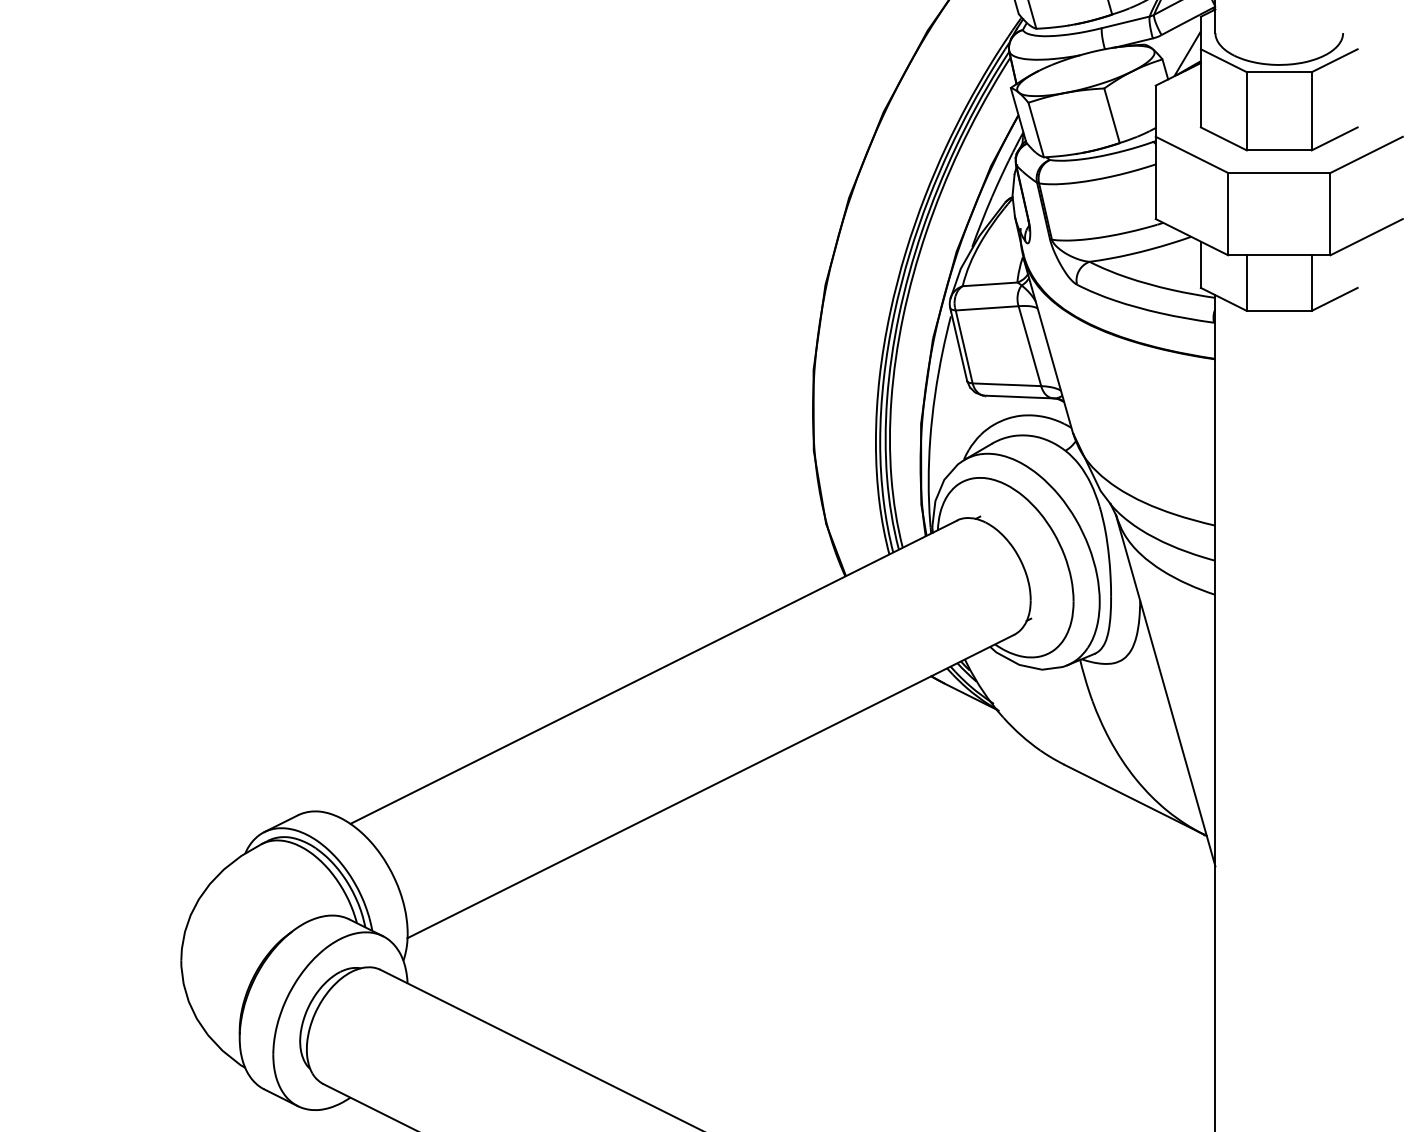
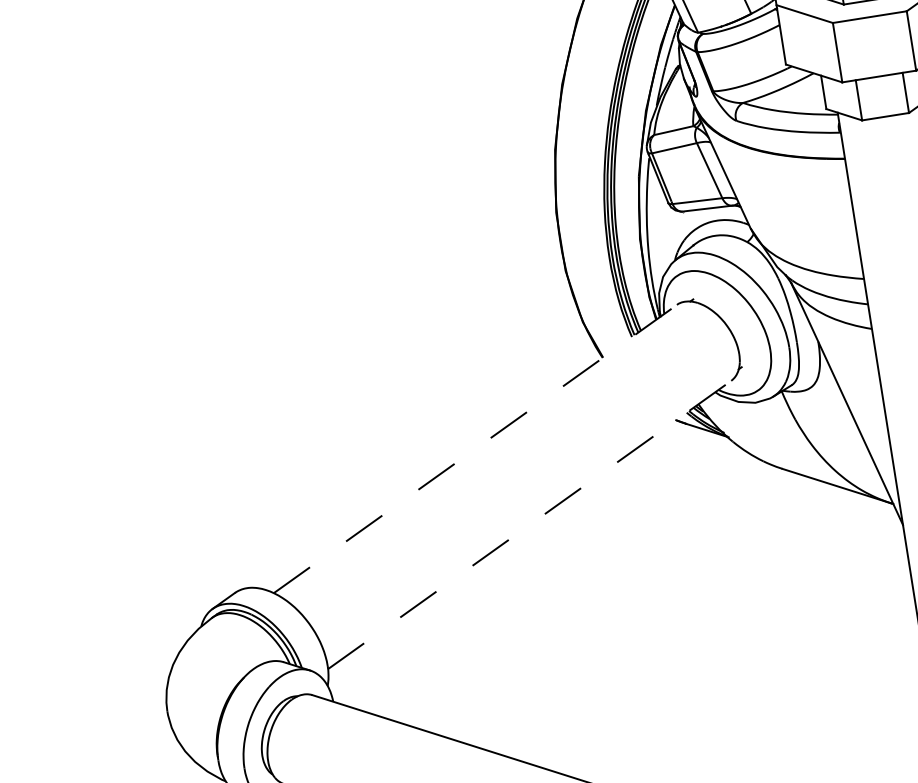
line: (654, 672) -> (475, 449), solid -> dashed
line: (711, 786) -> (530, 524), solid -> dashed

